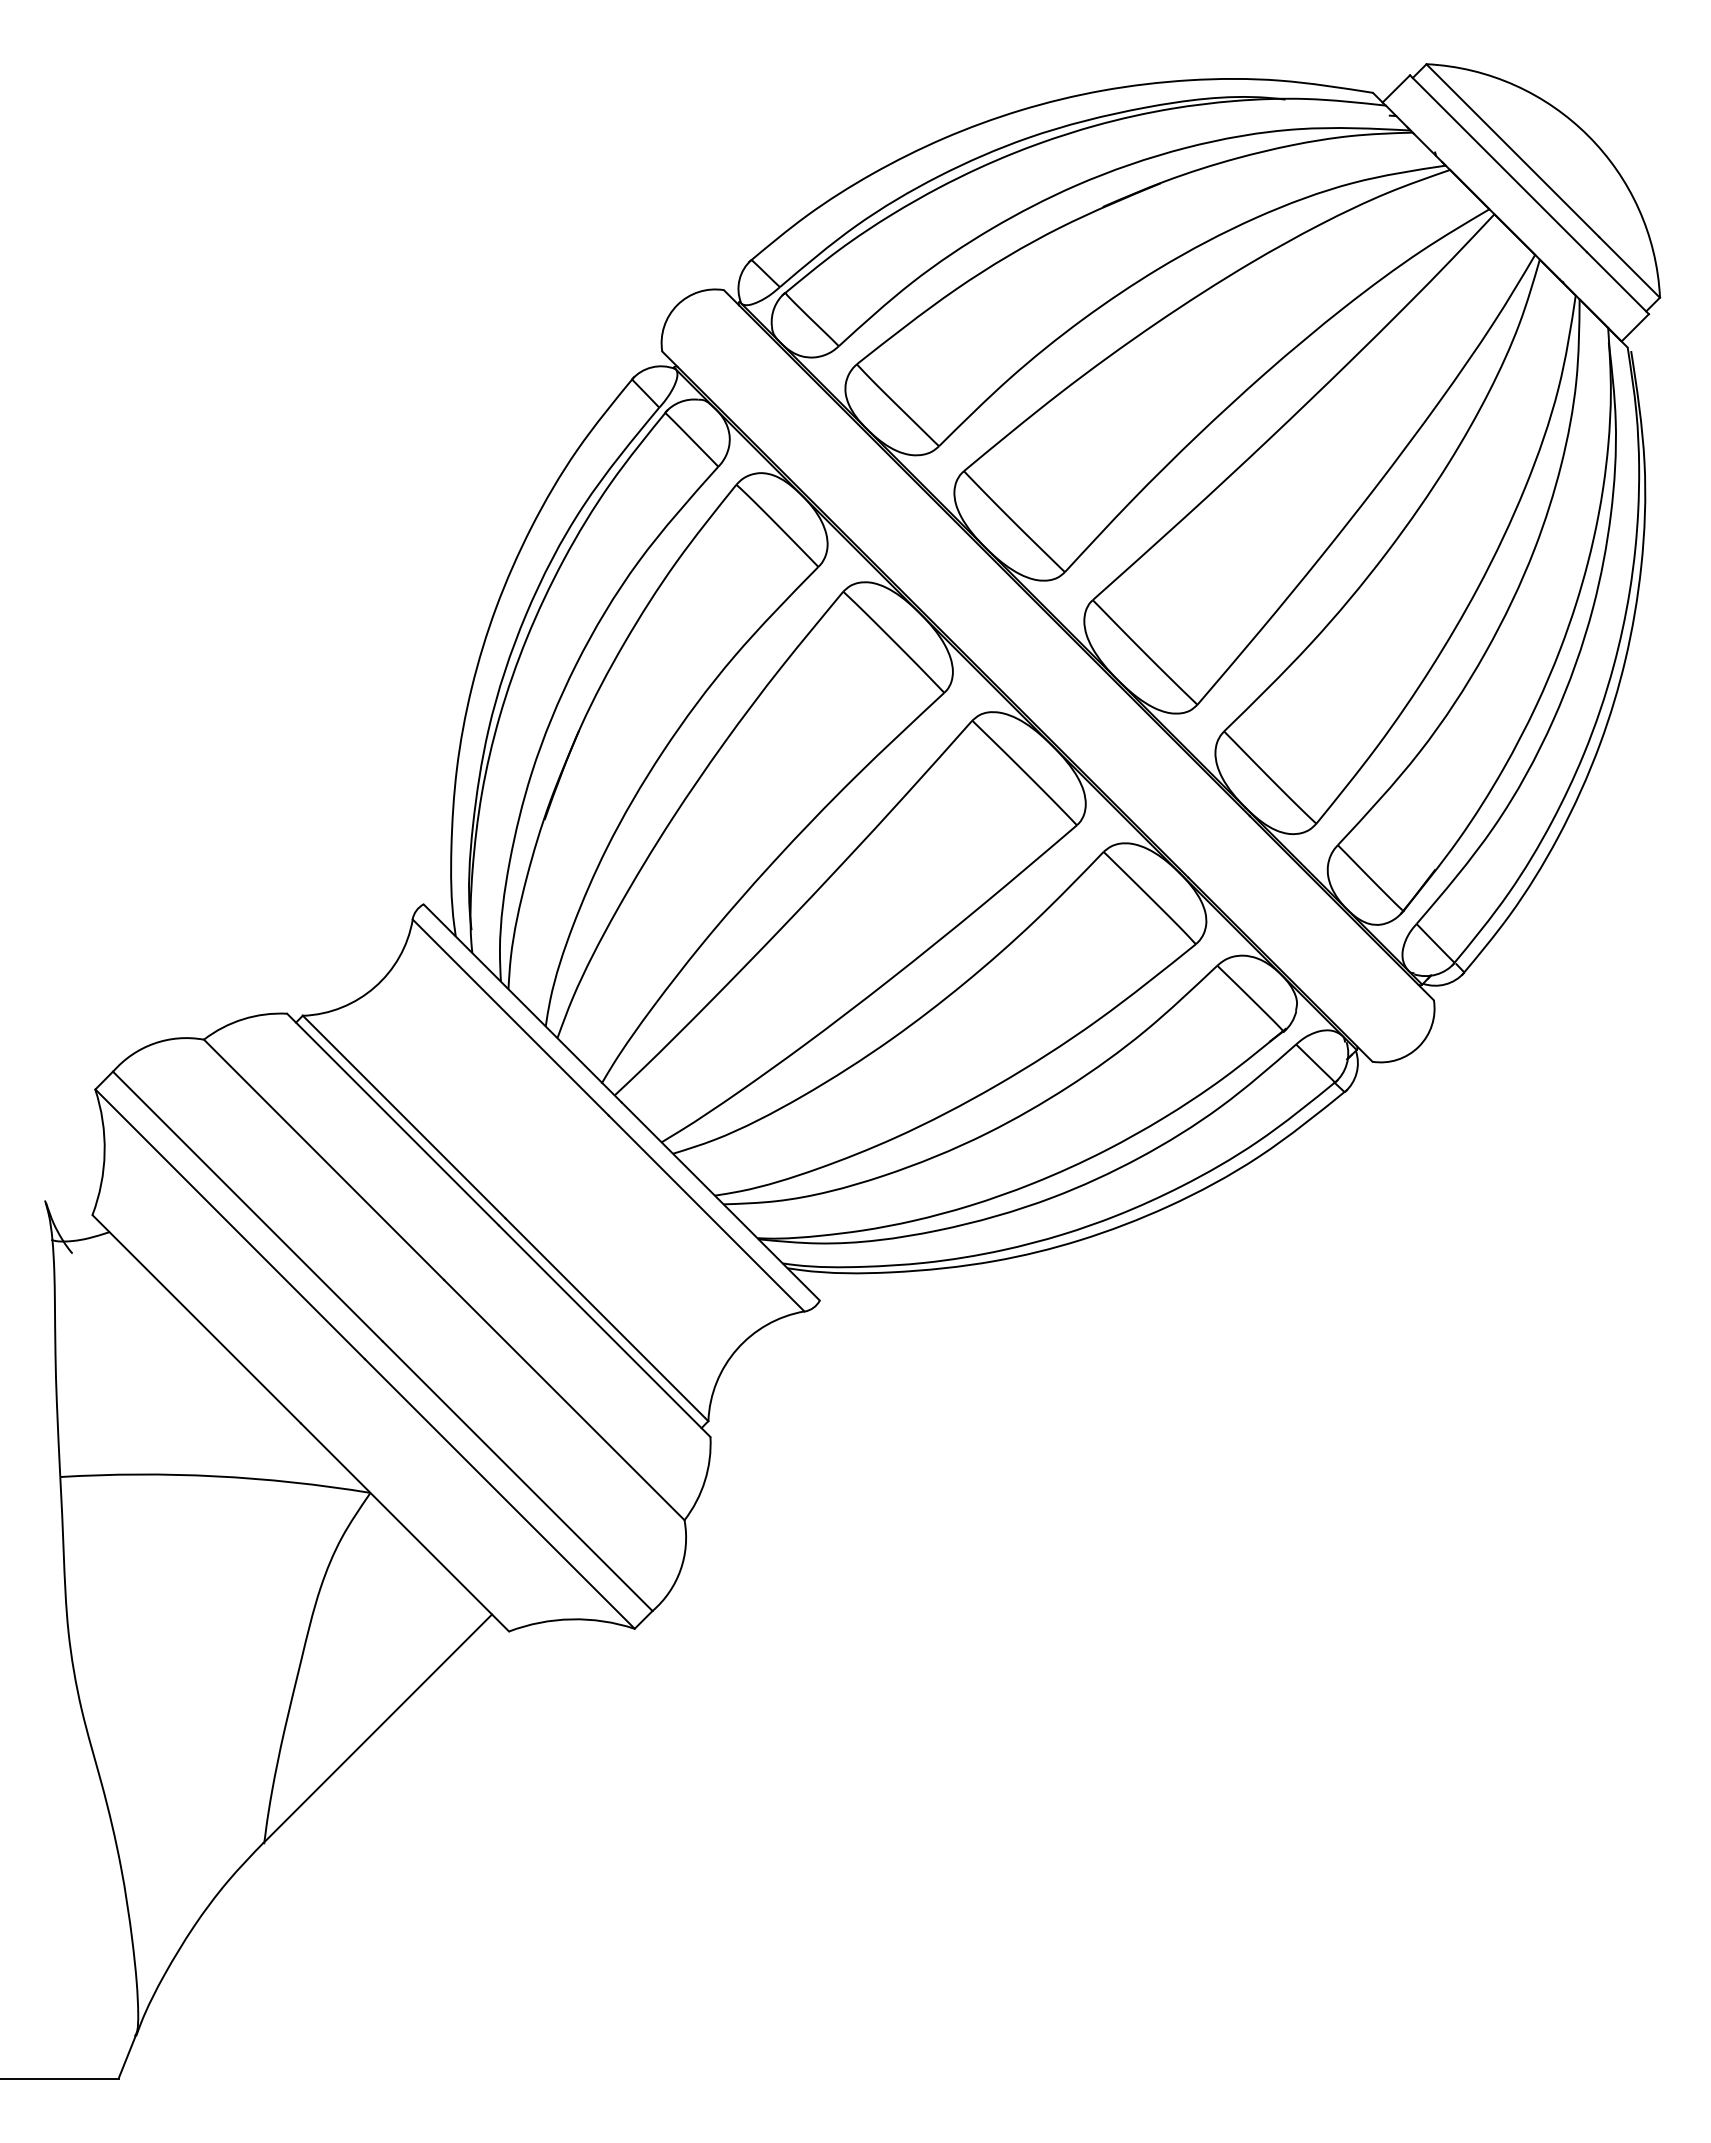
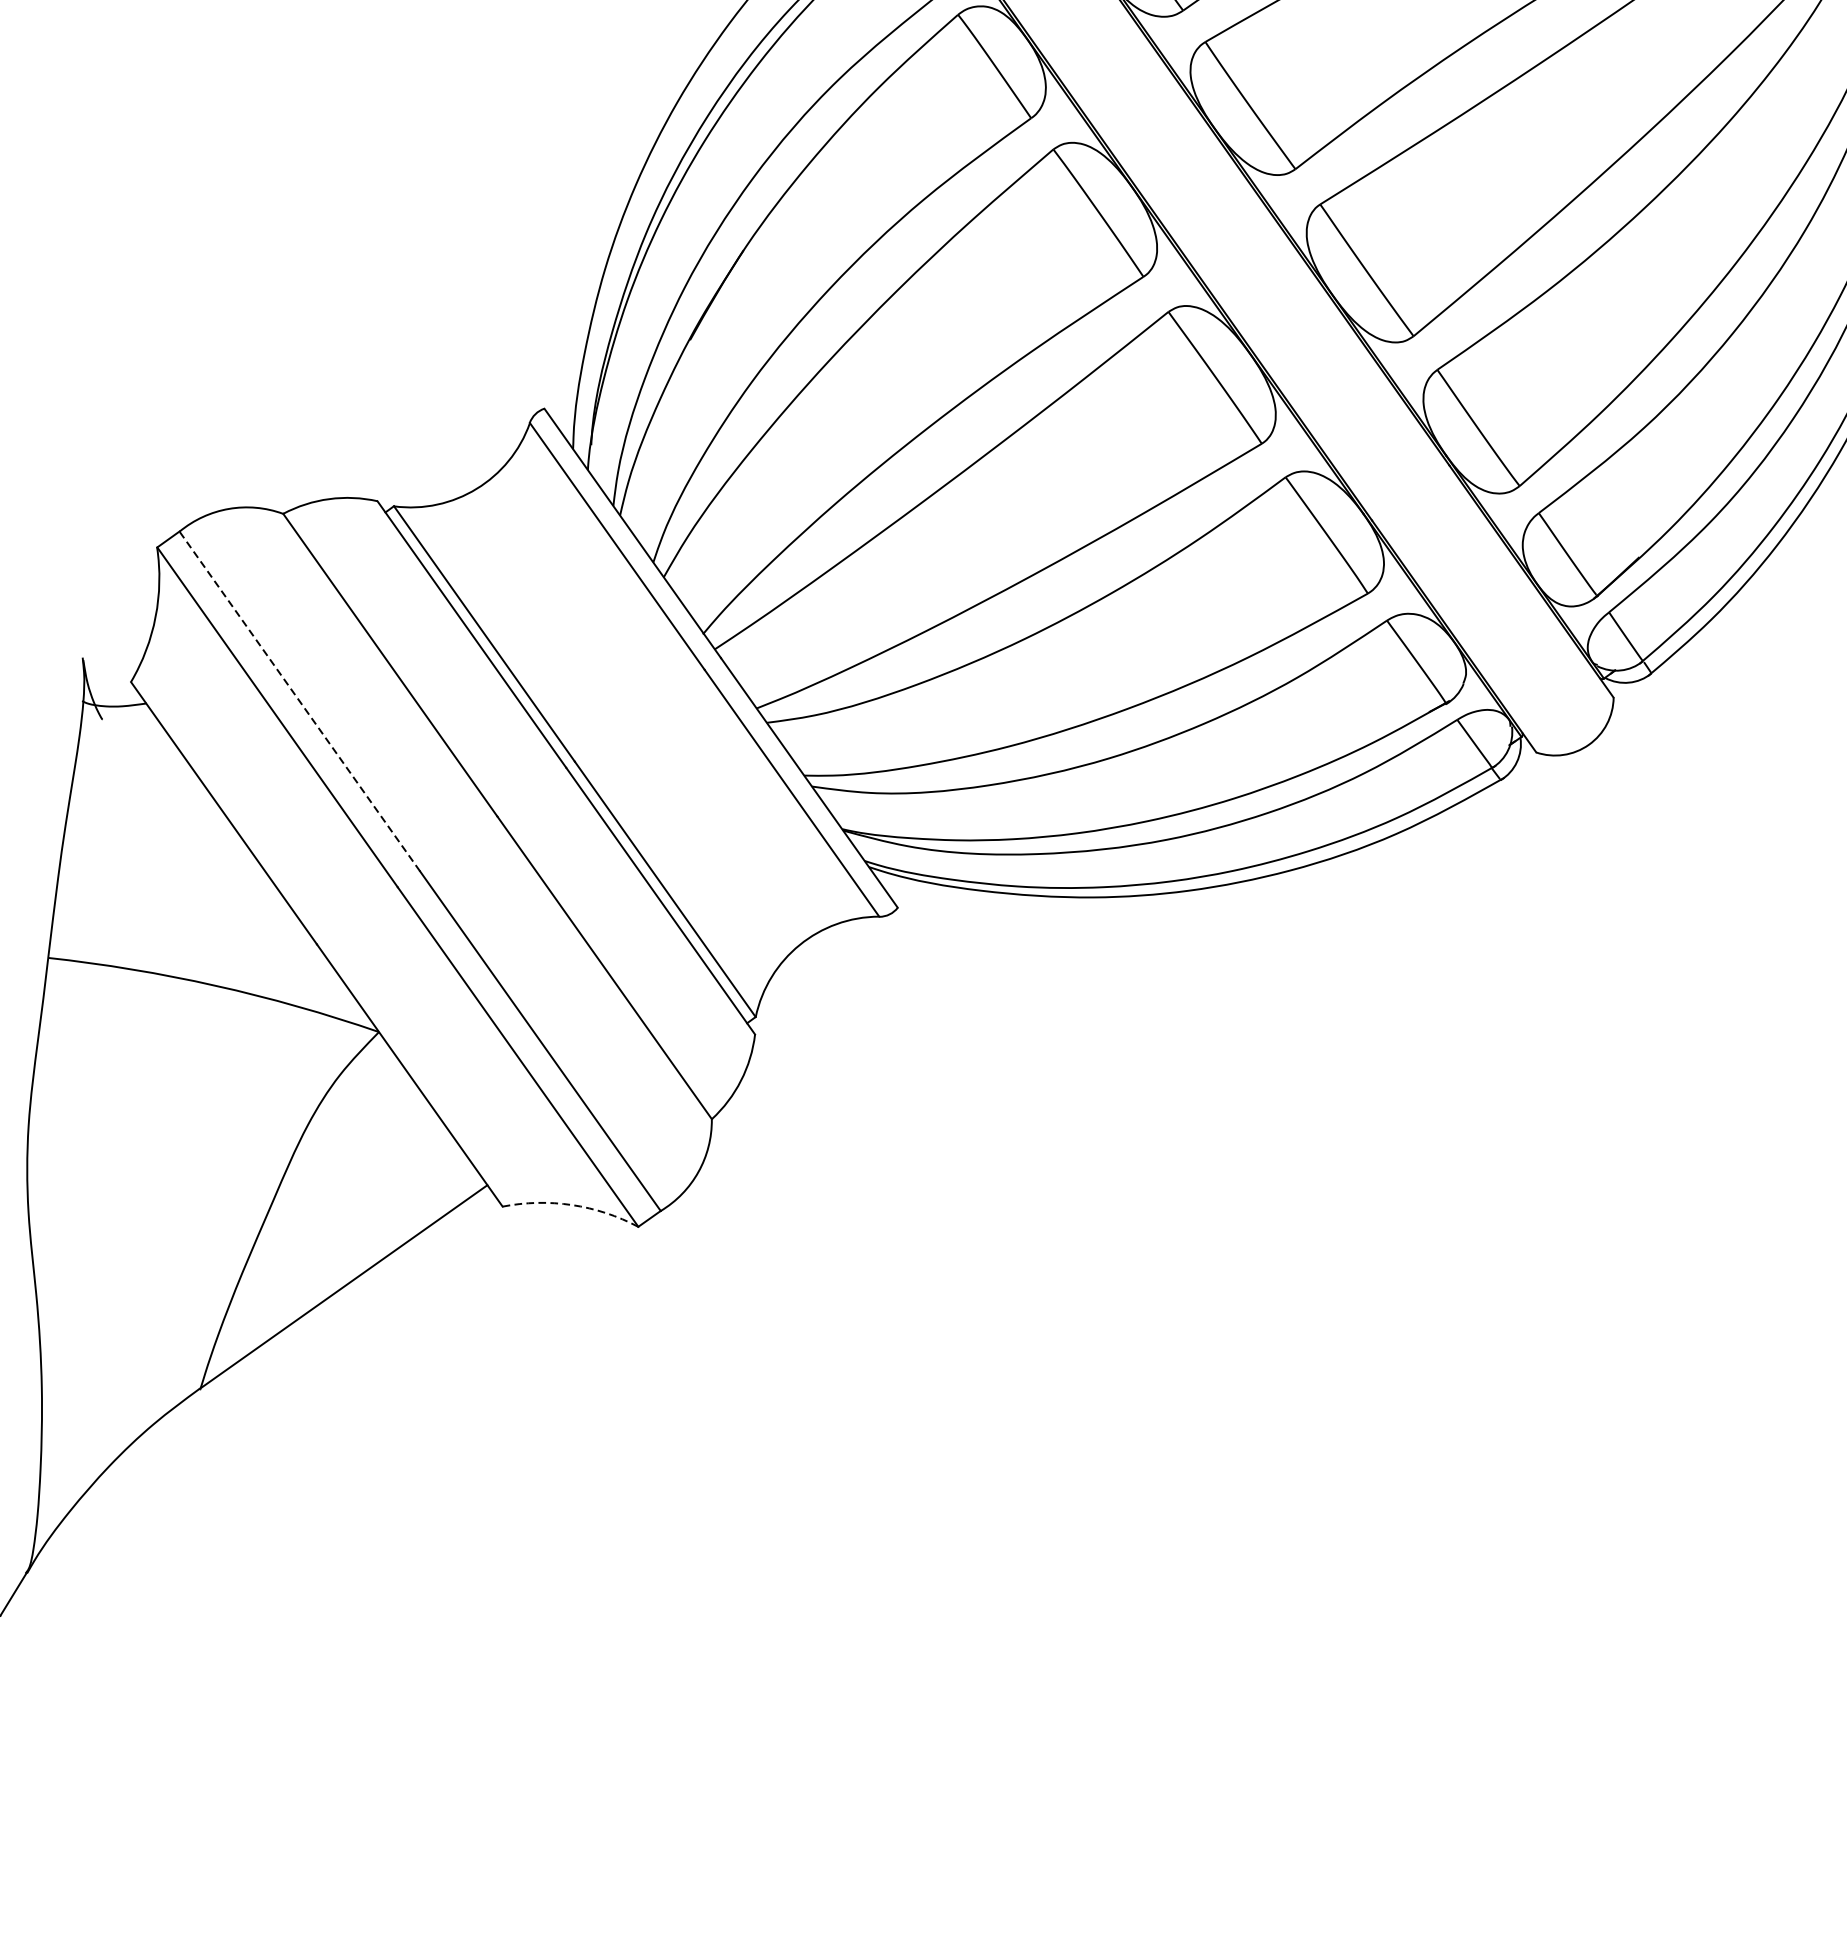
line: (247, 1206) -> (299, 701), solid -> dashed
arc: (571, 1619) -> (572, 1205), solid -> dashed

